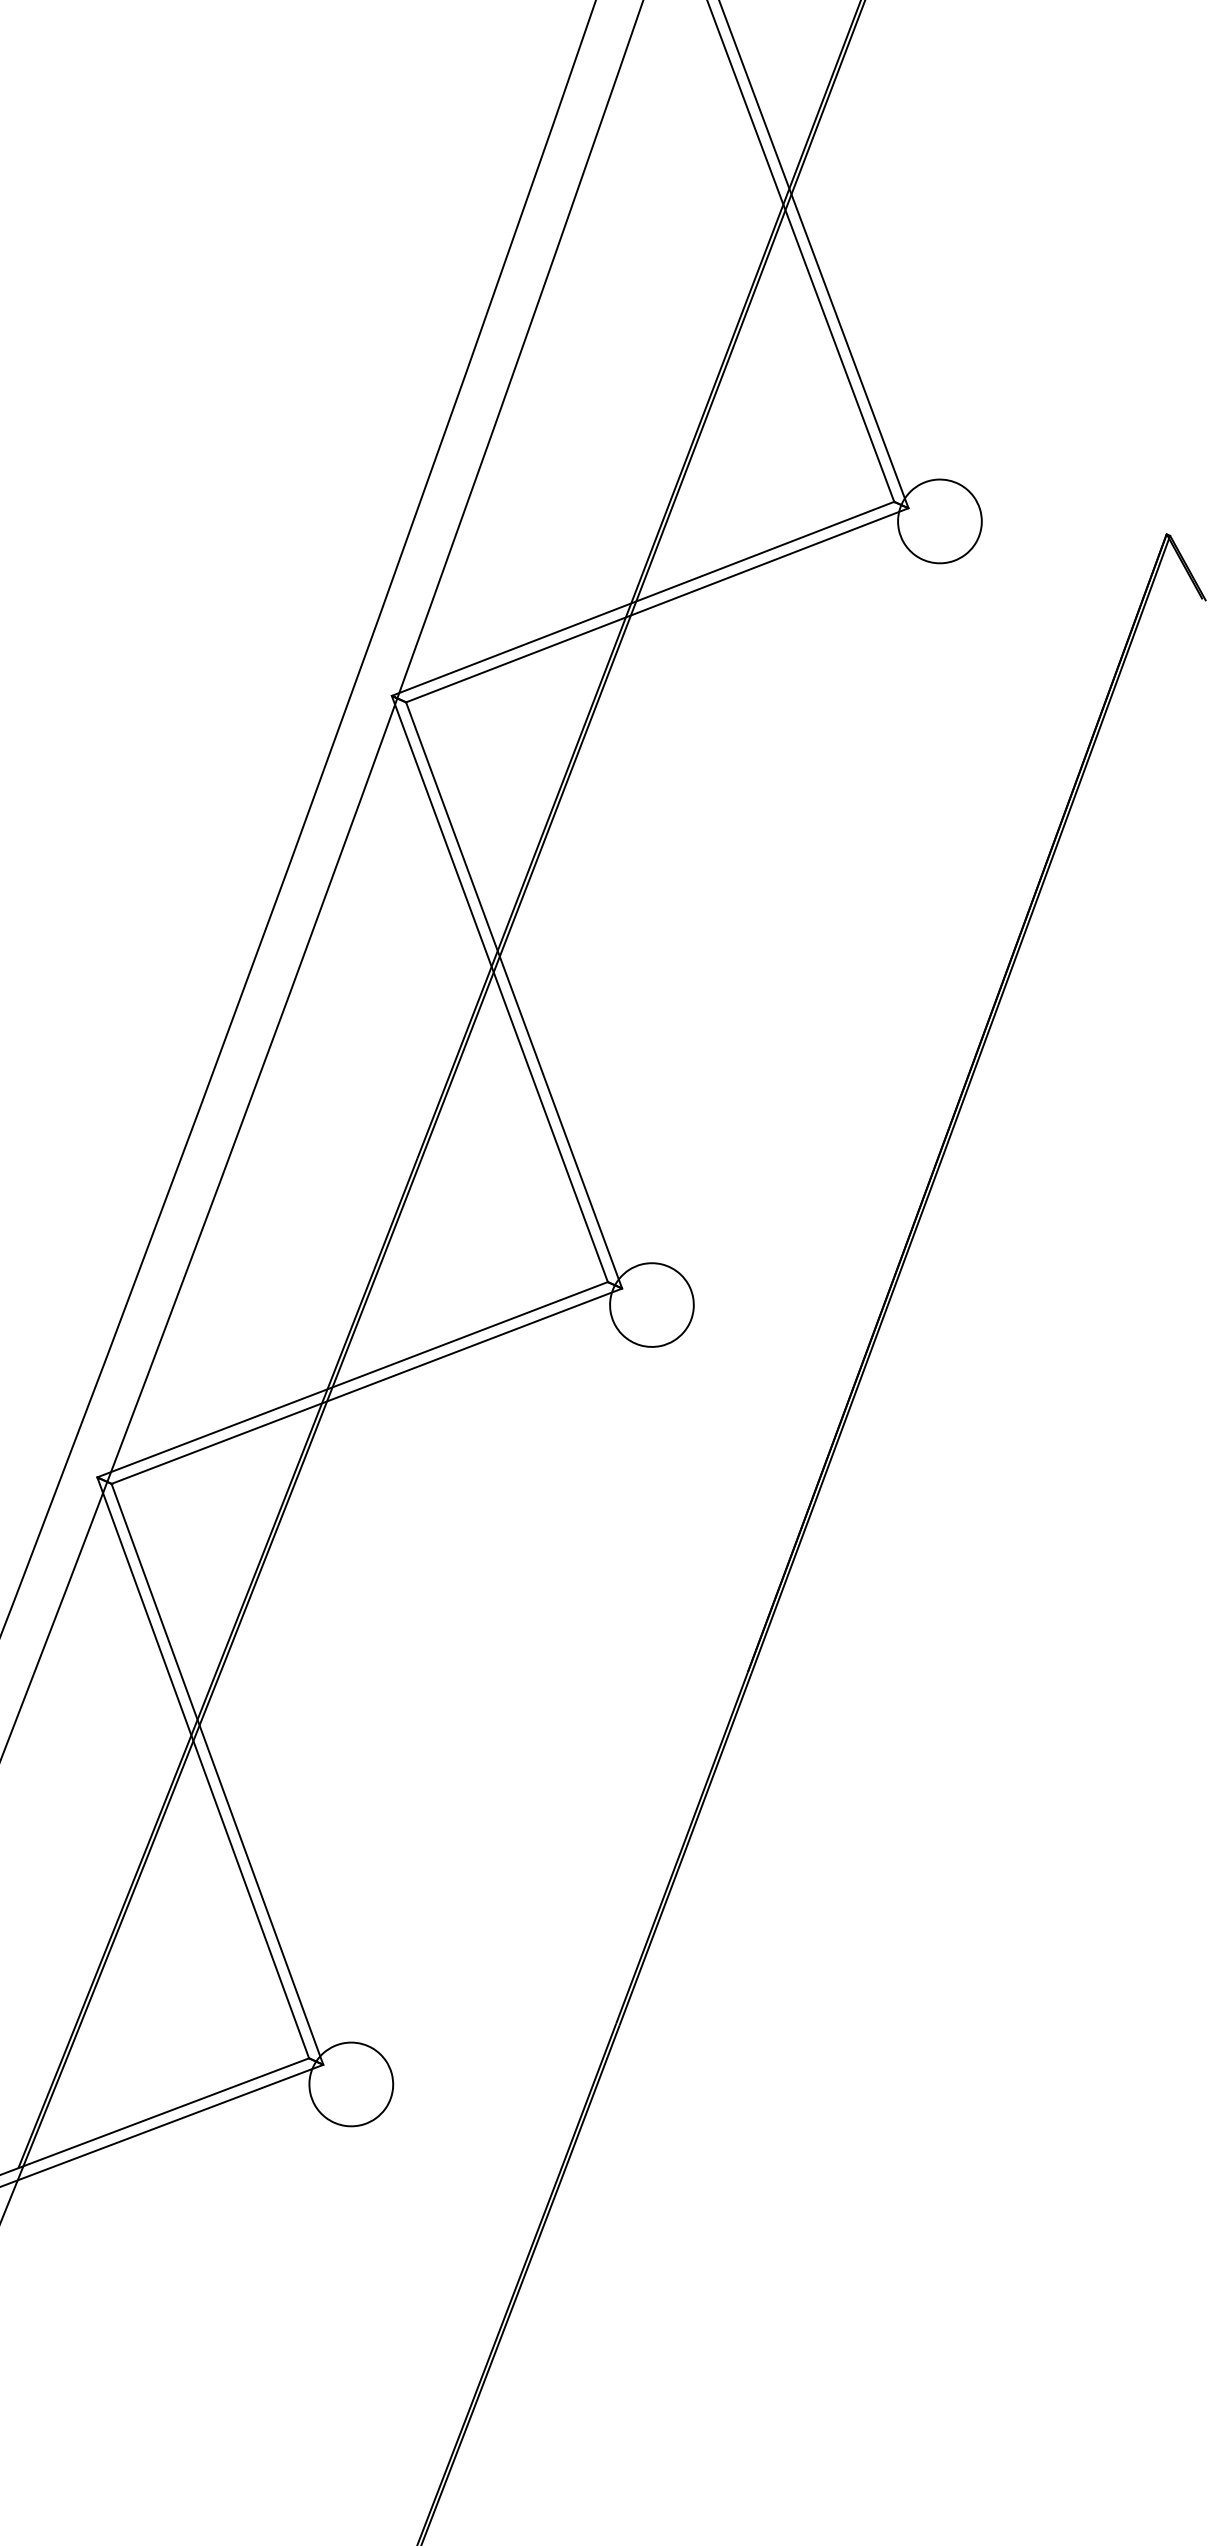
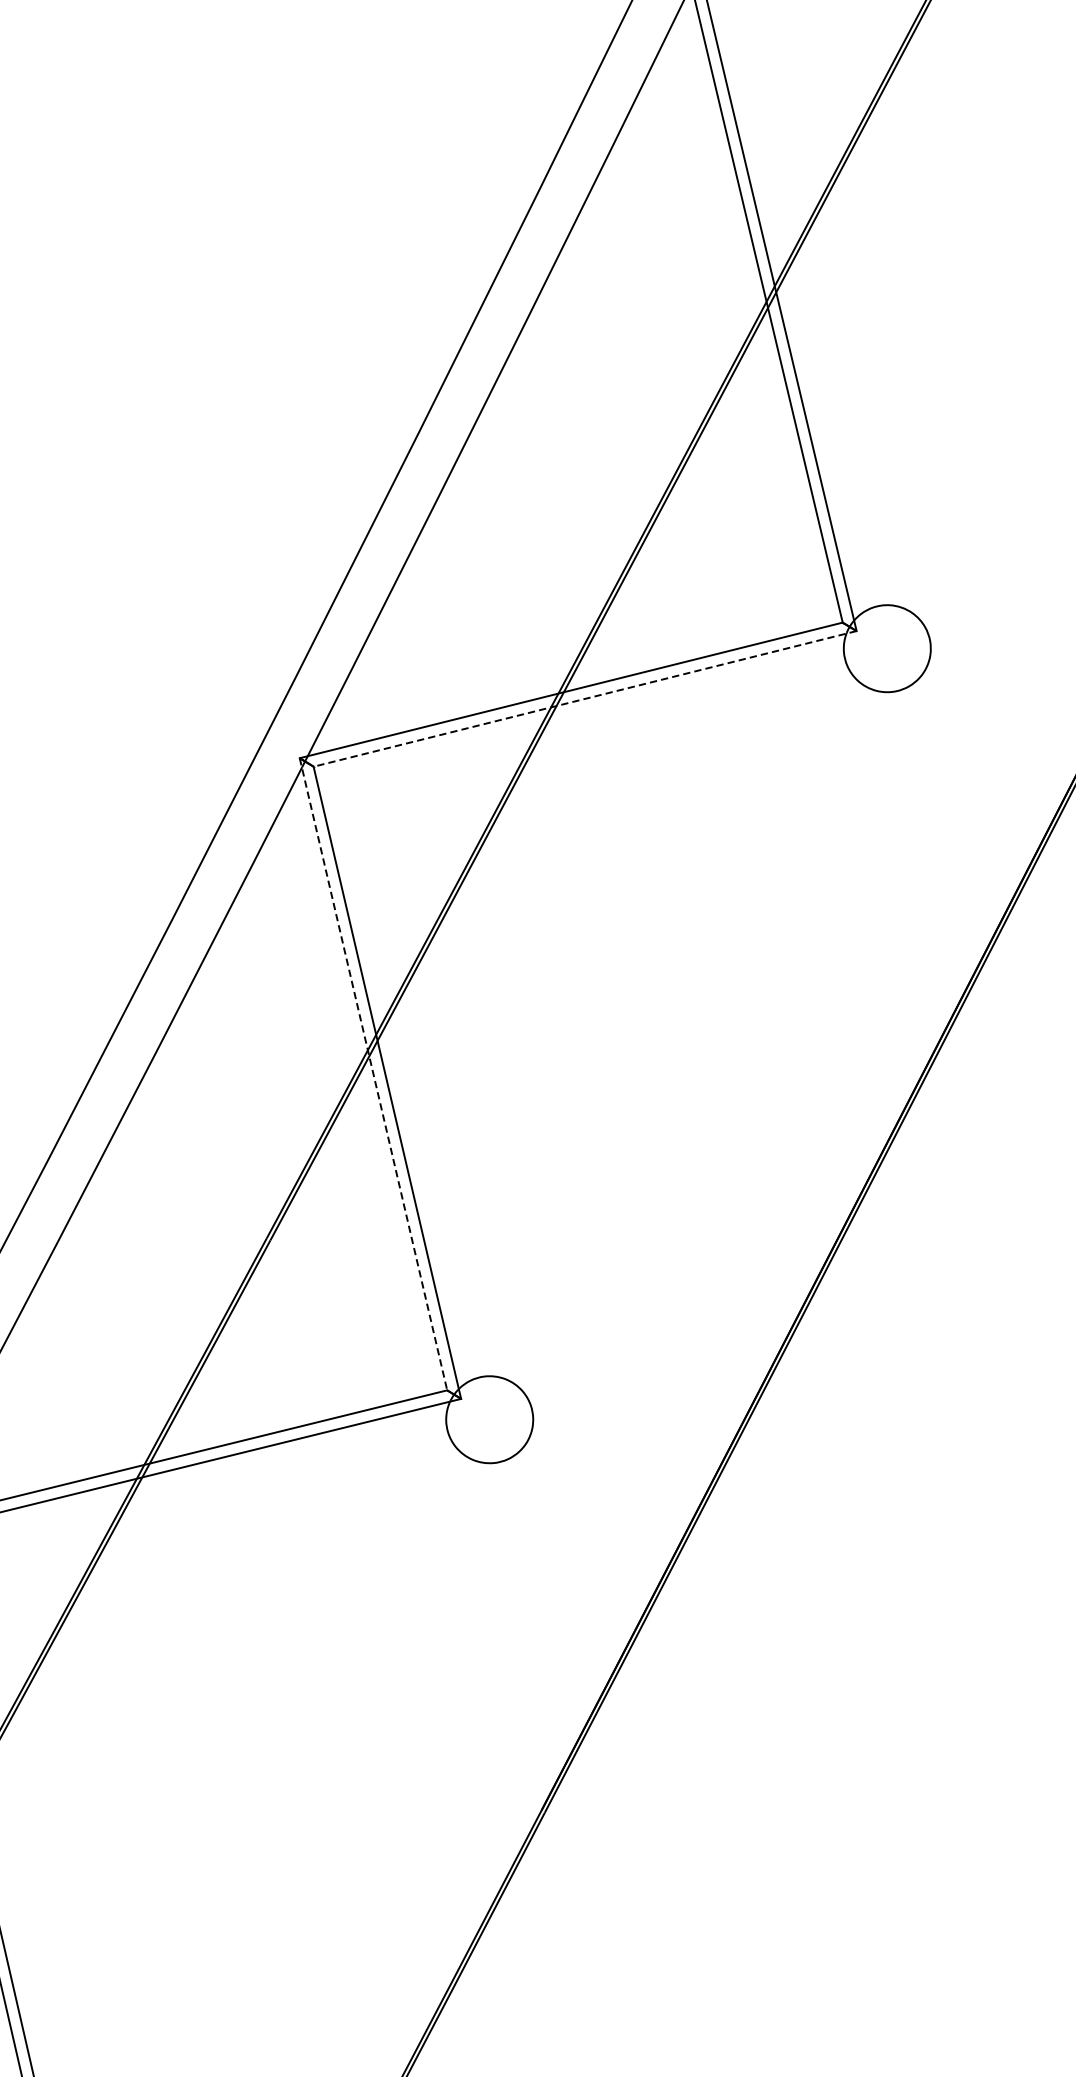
line: (656, 605) -> (584, 698), solid -> dashed
line: (500, 989) -> (374, 1074), solid -> dashed

